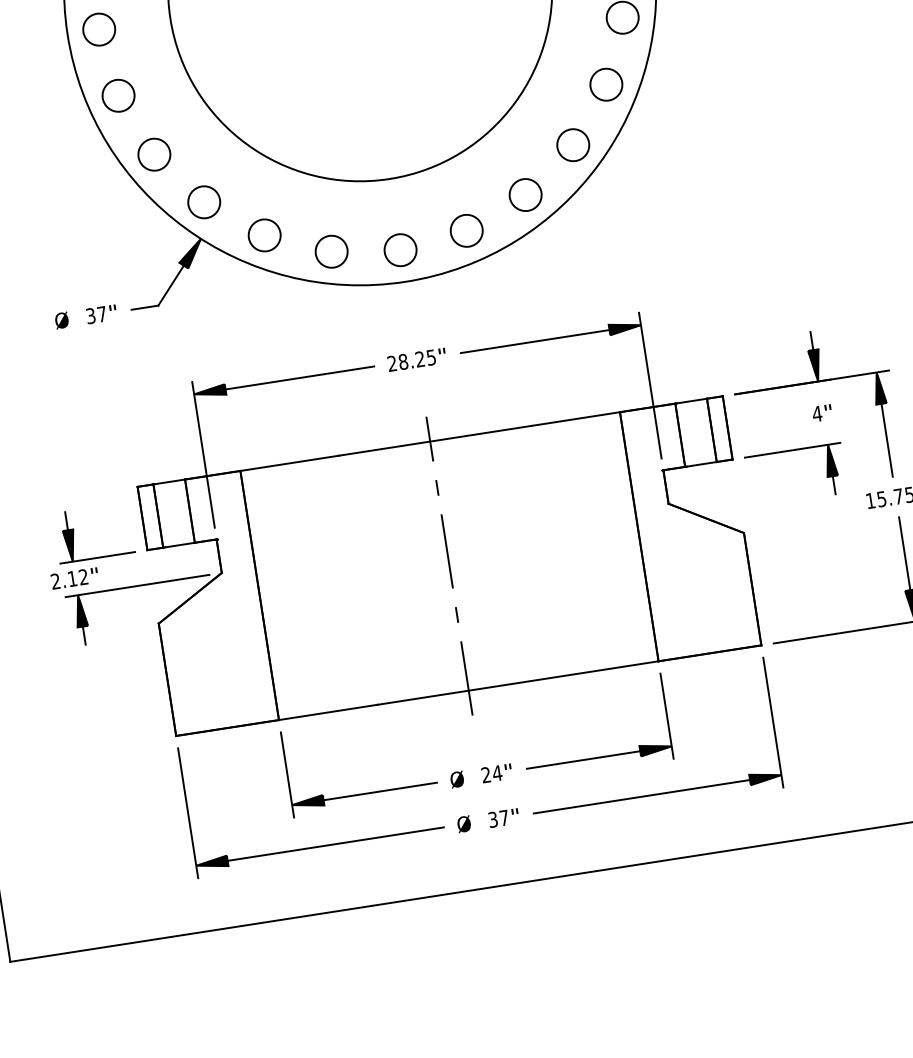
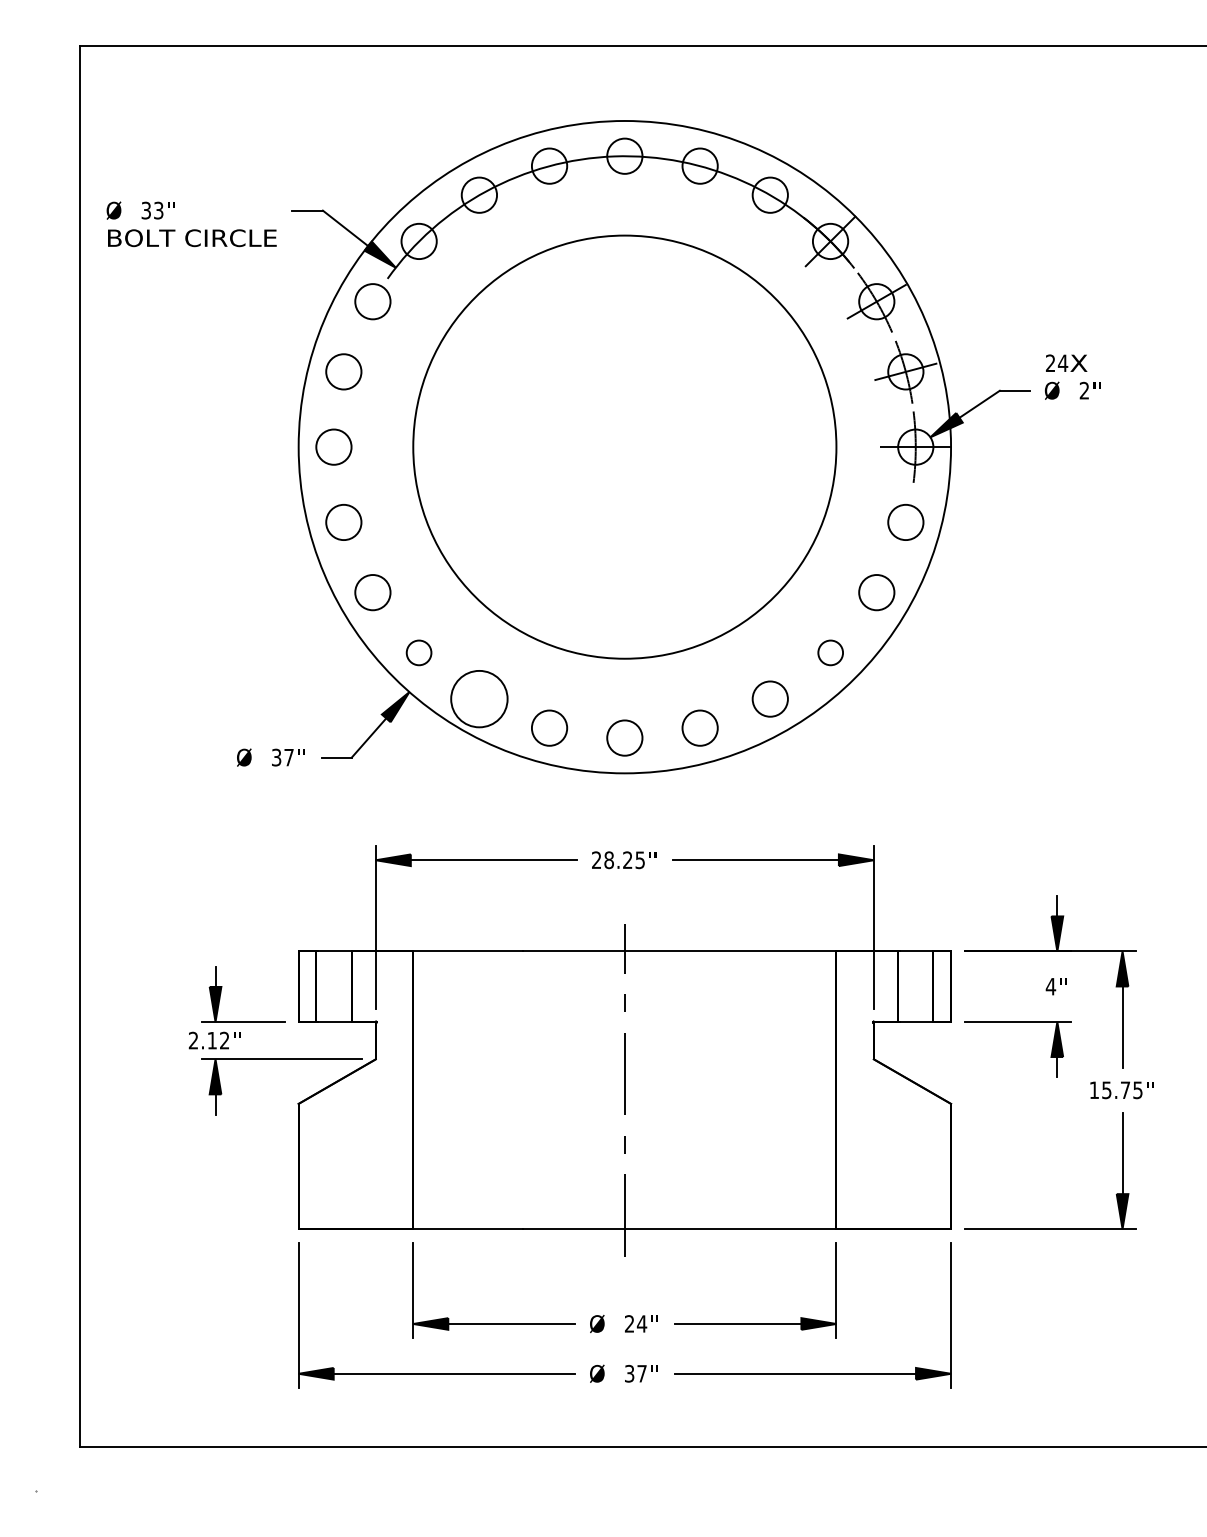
circle: (573, 144) -> (830, 652), size x0.7
circle: (203, 202) -> (418, 652), size x0.7
circle: (264, 234) -> (479, 698), size x1.6

